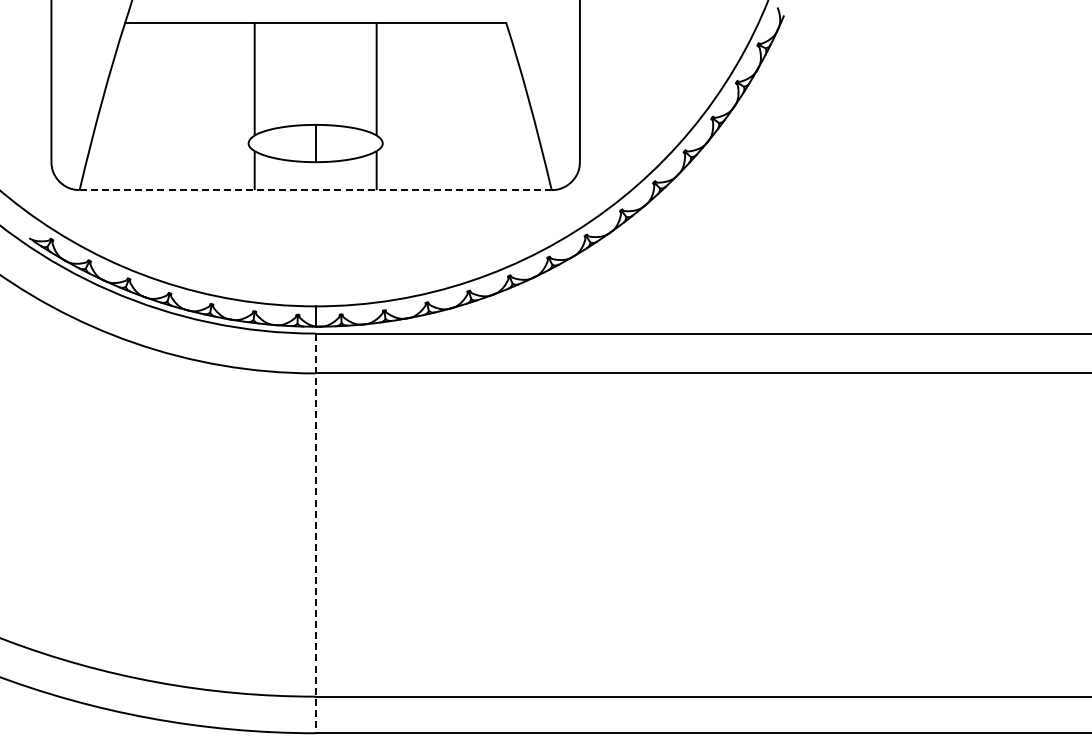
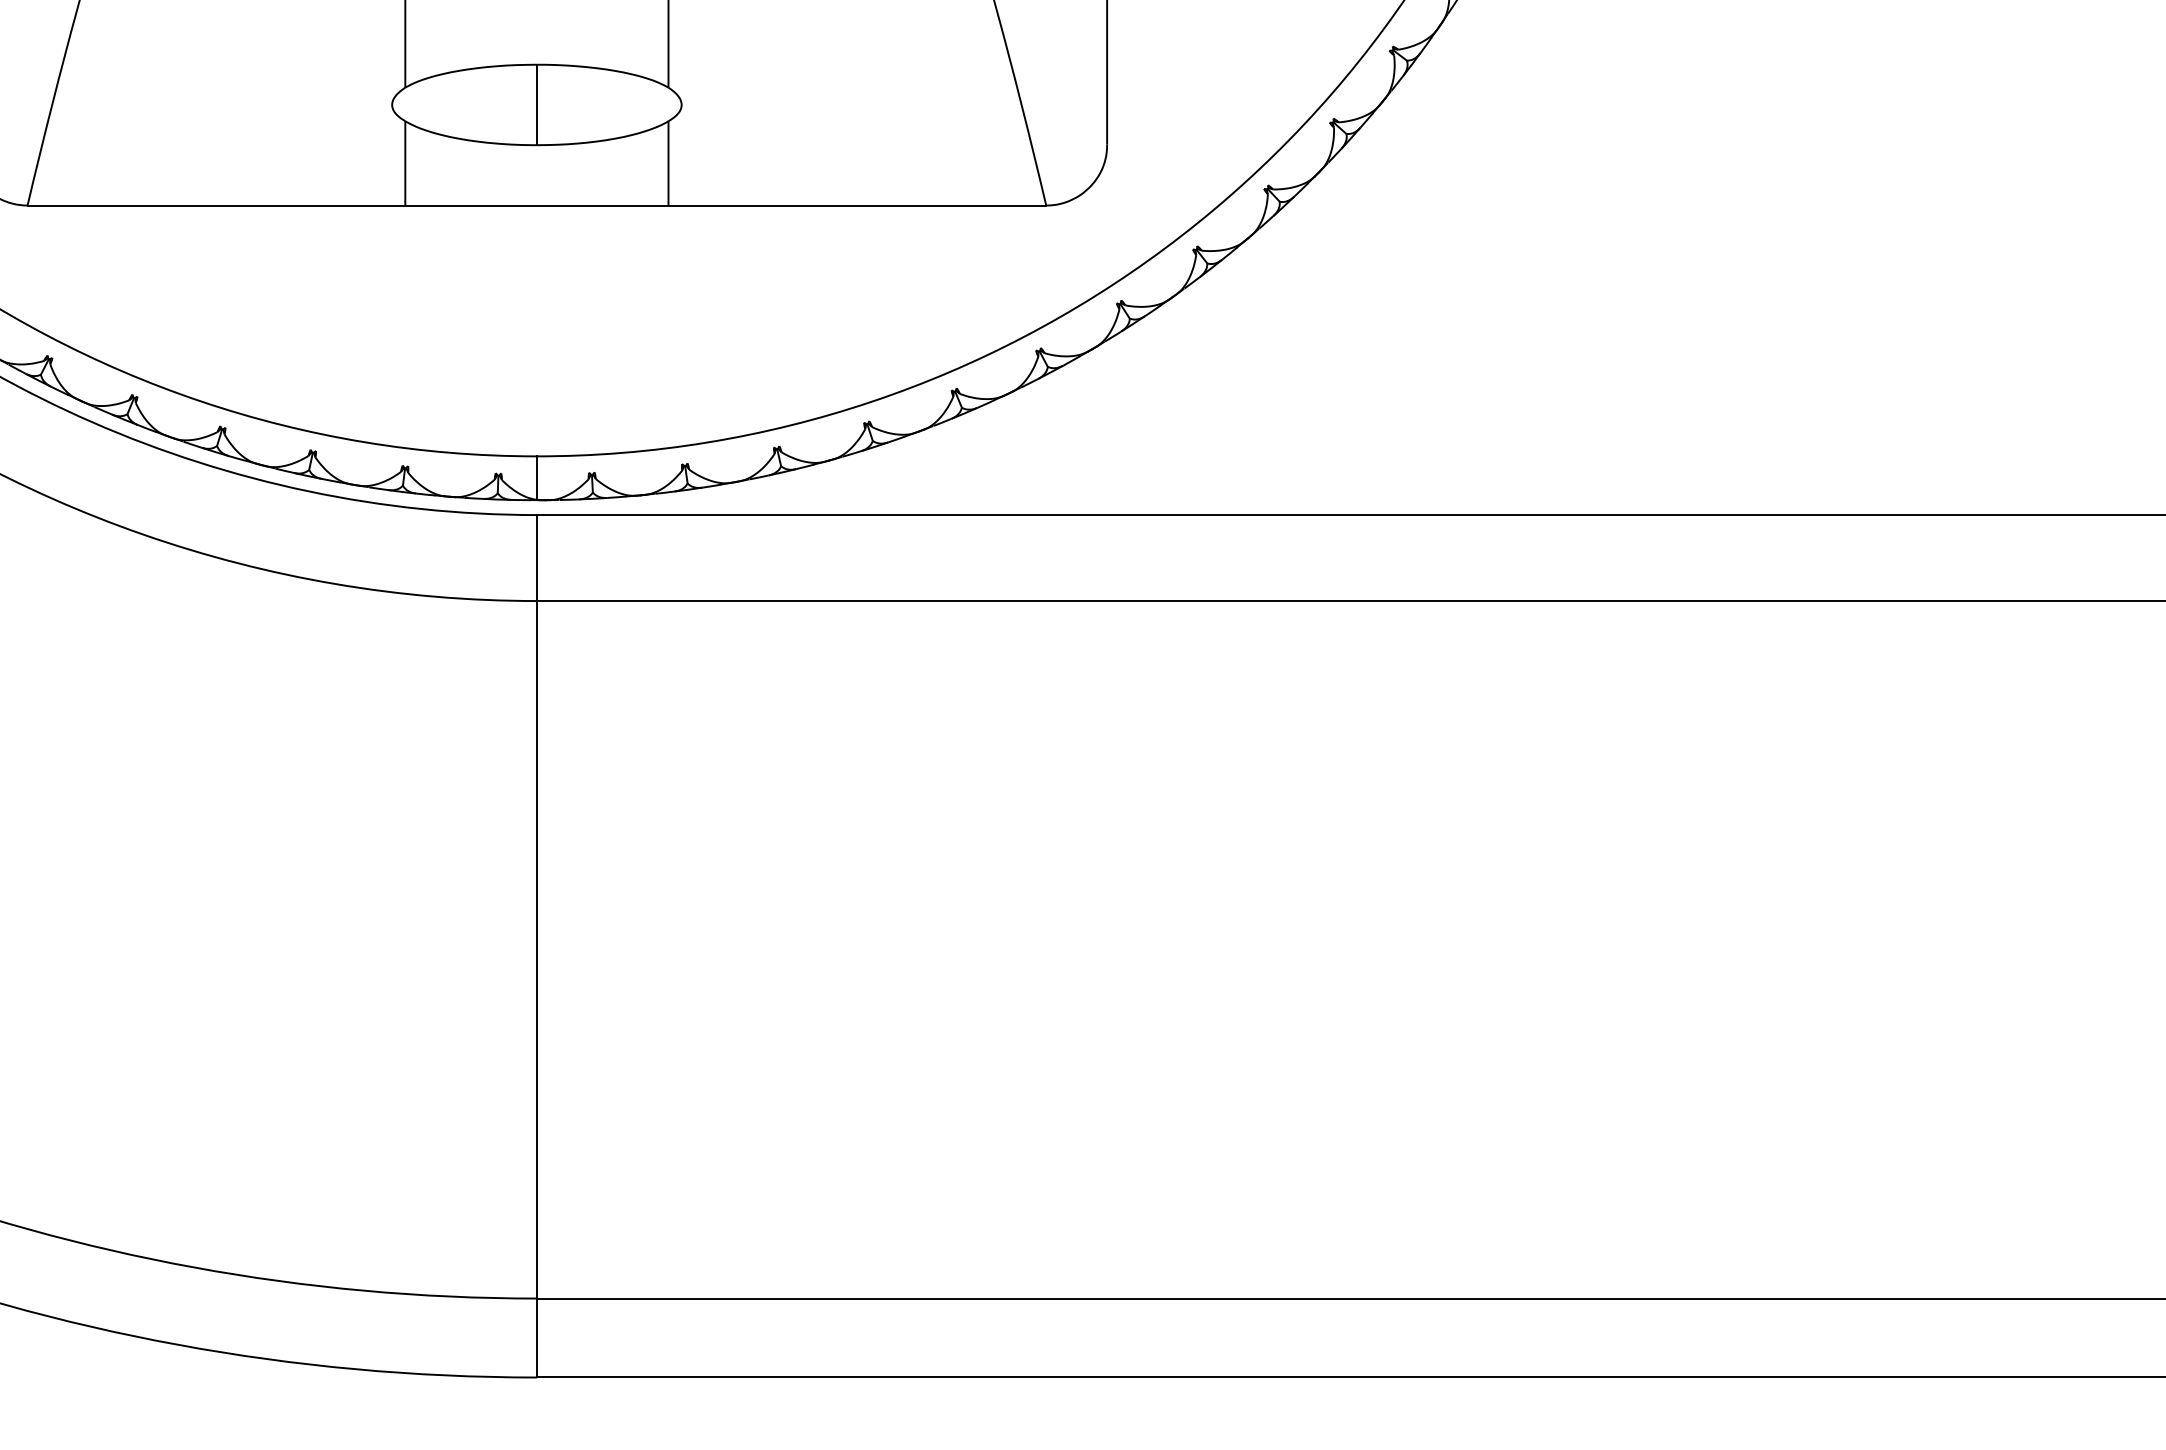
line: (315, 190) -> (536, 206), dashed -> solid
line: (315, 533) -> (536, 946), dashed -> solid

